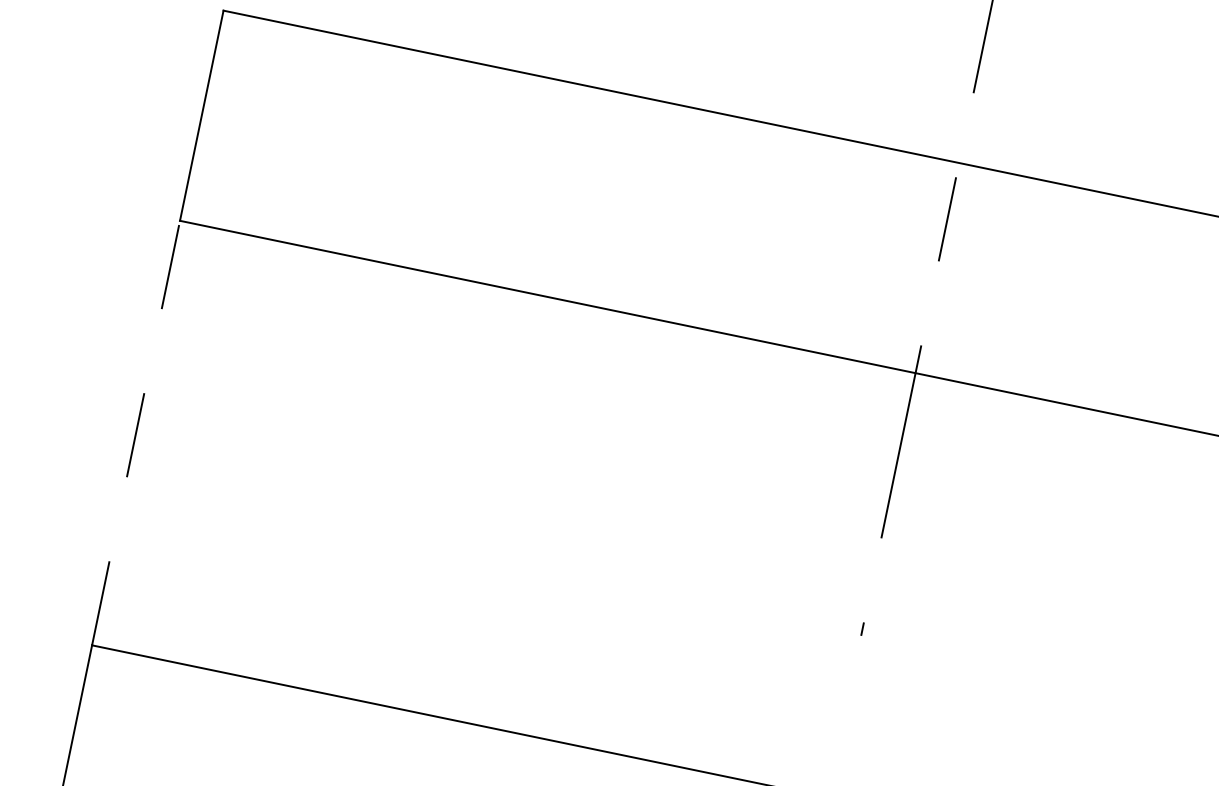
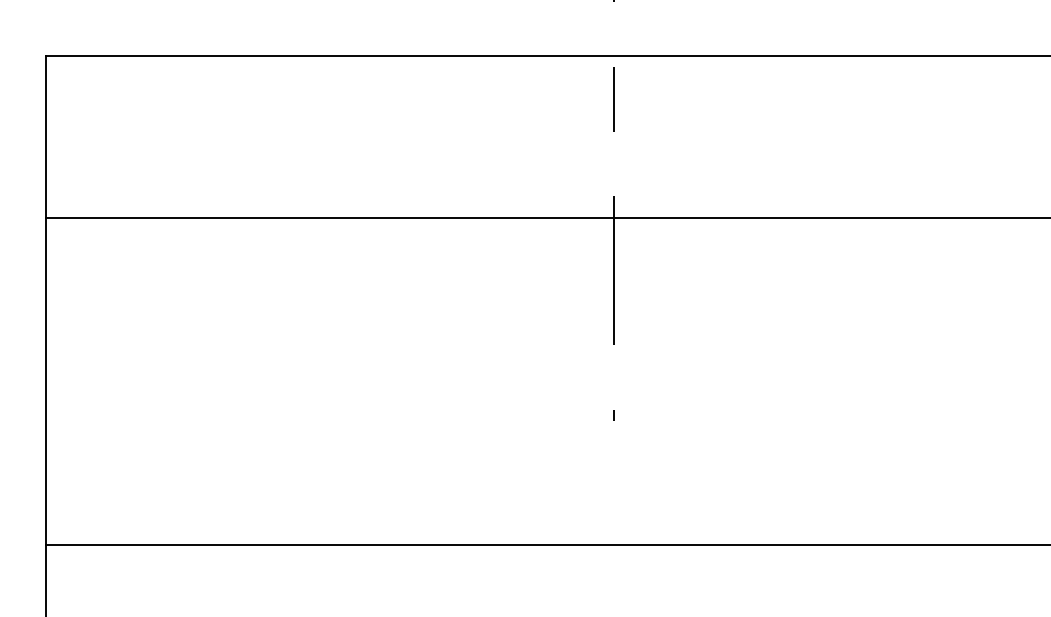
line: (135, 432) -> (45, 381), dashed -> solid

